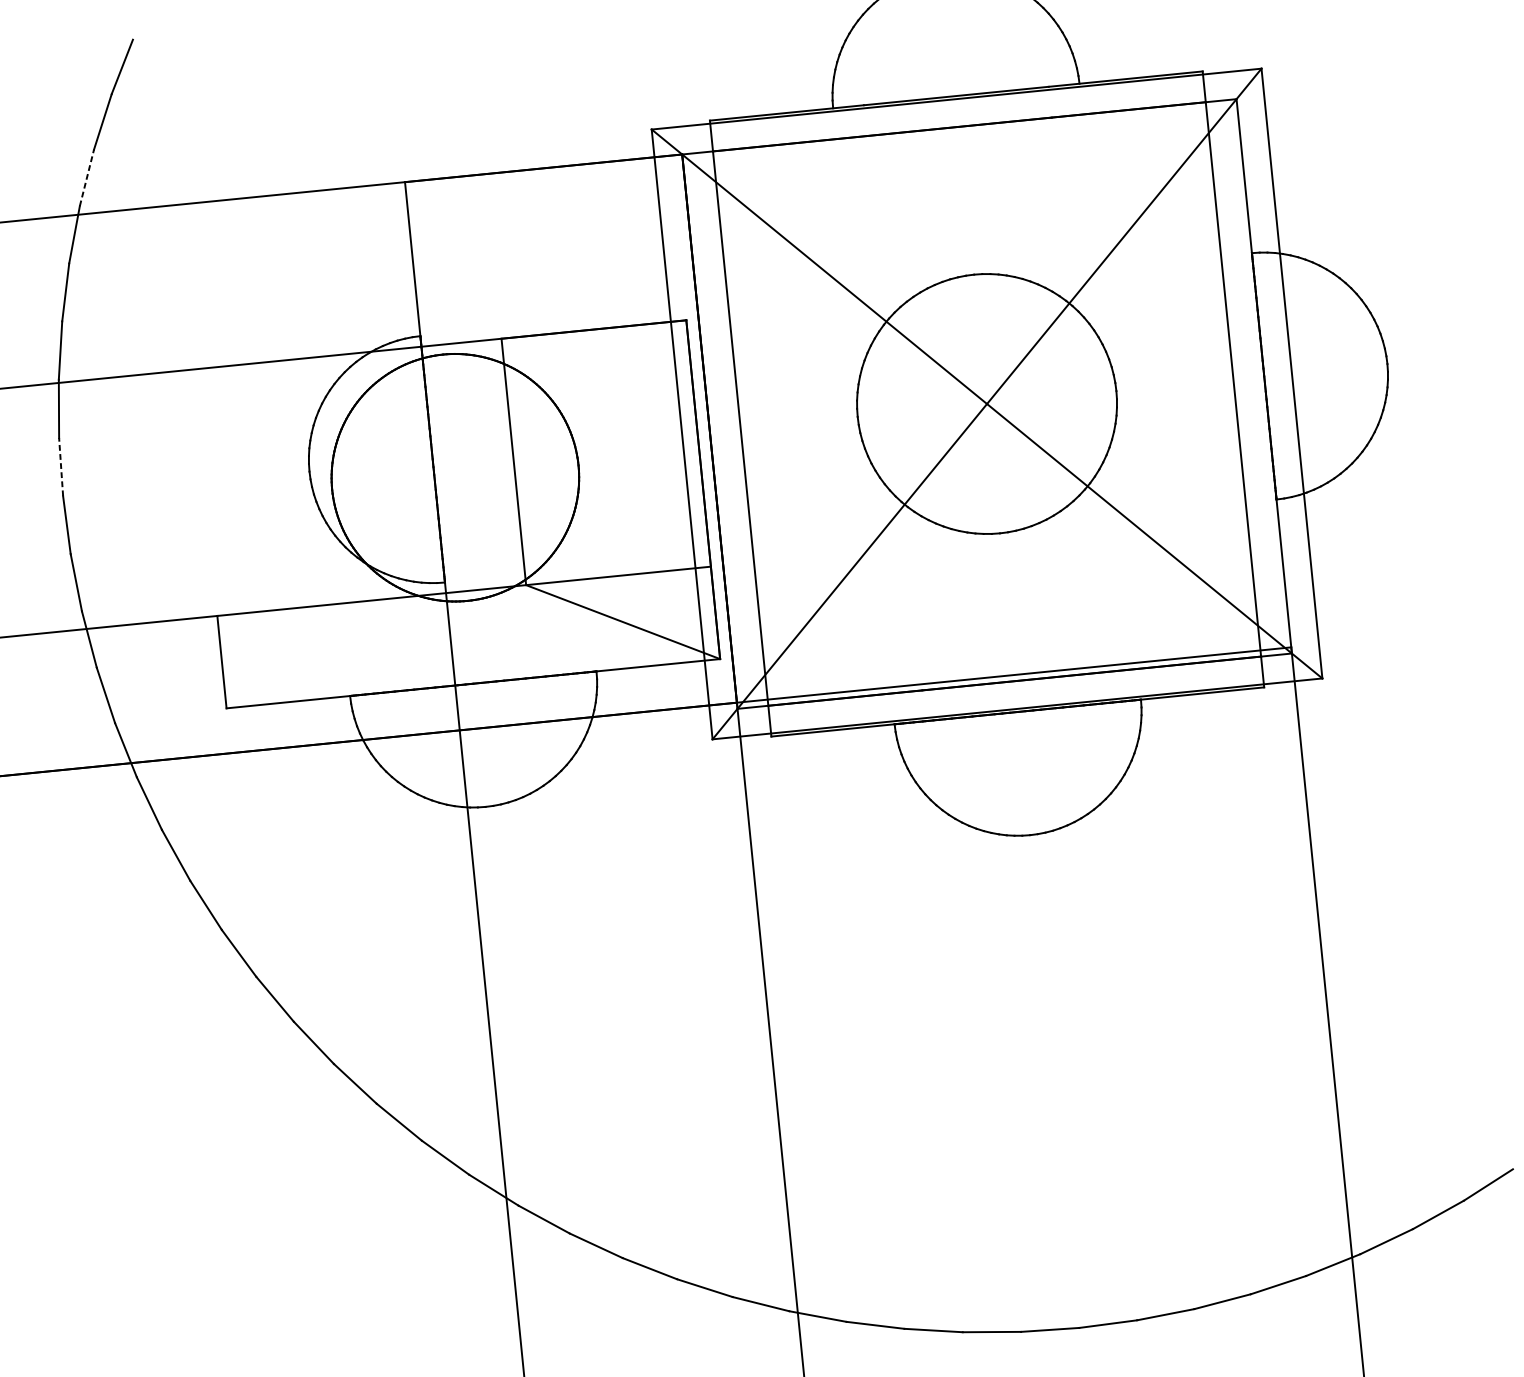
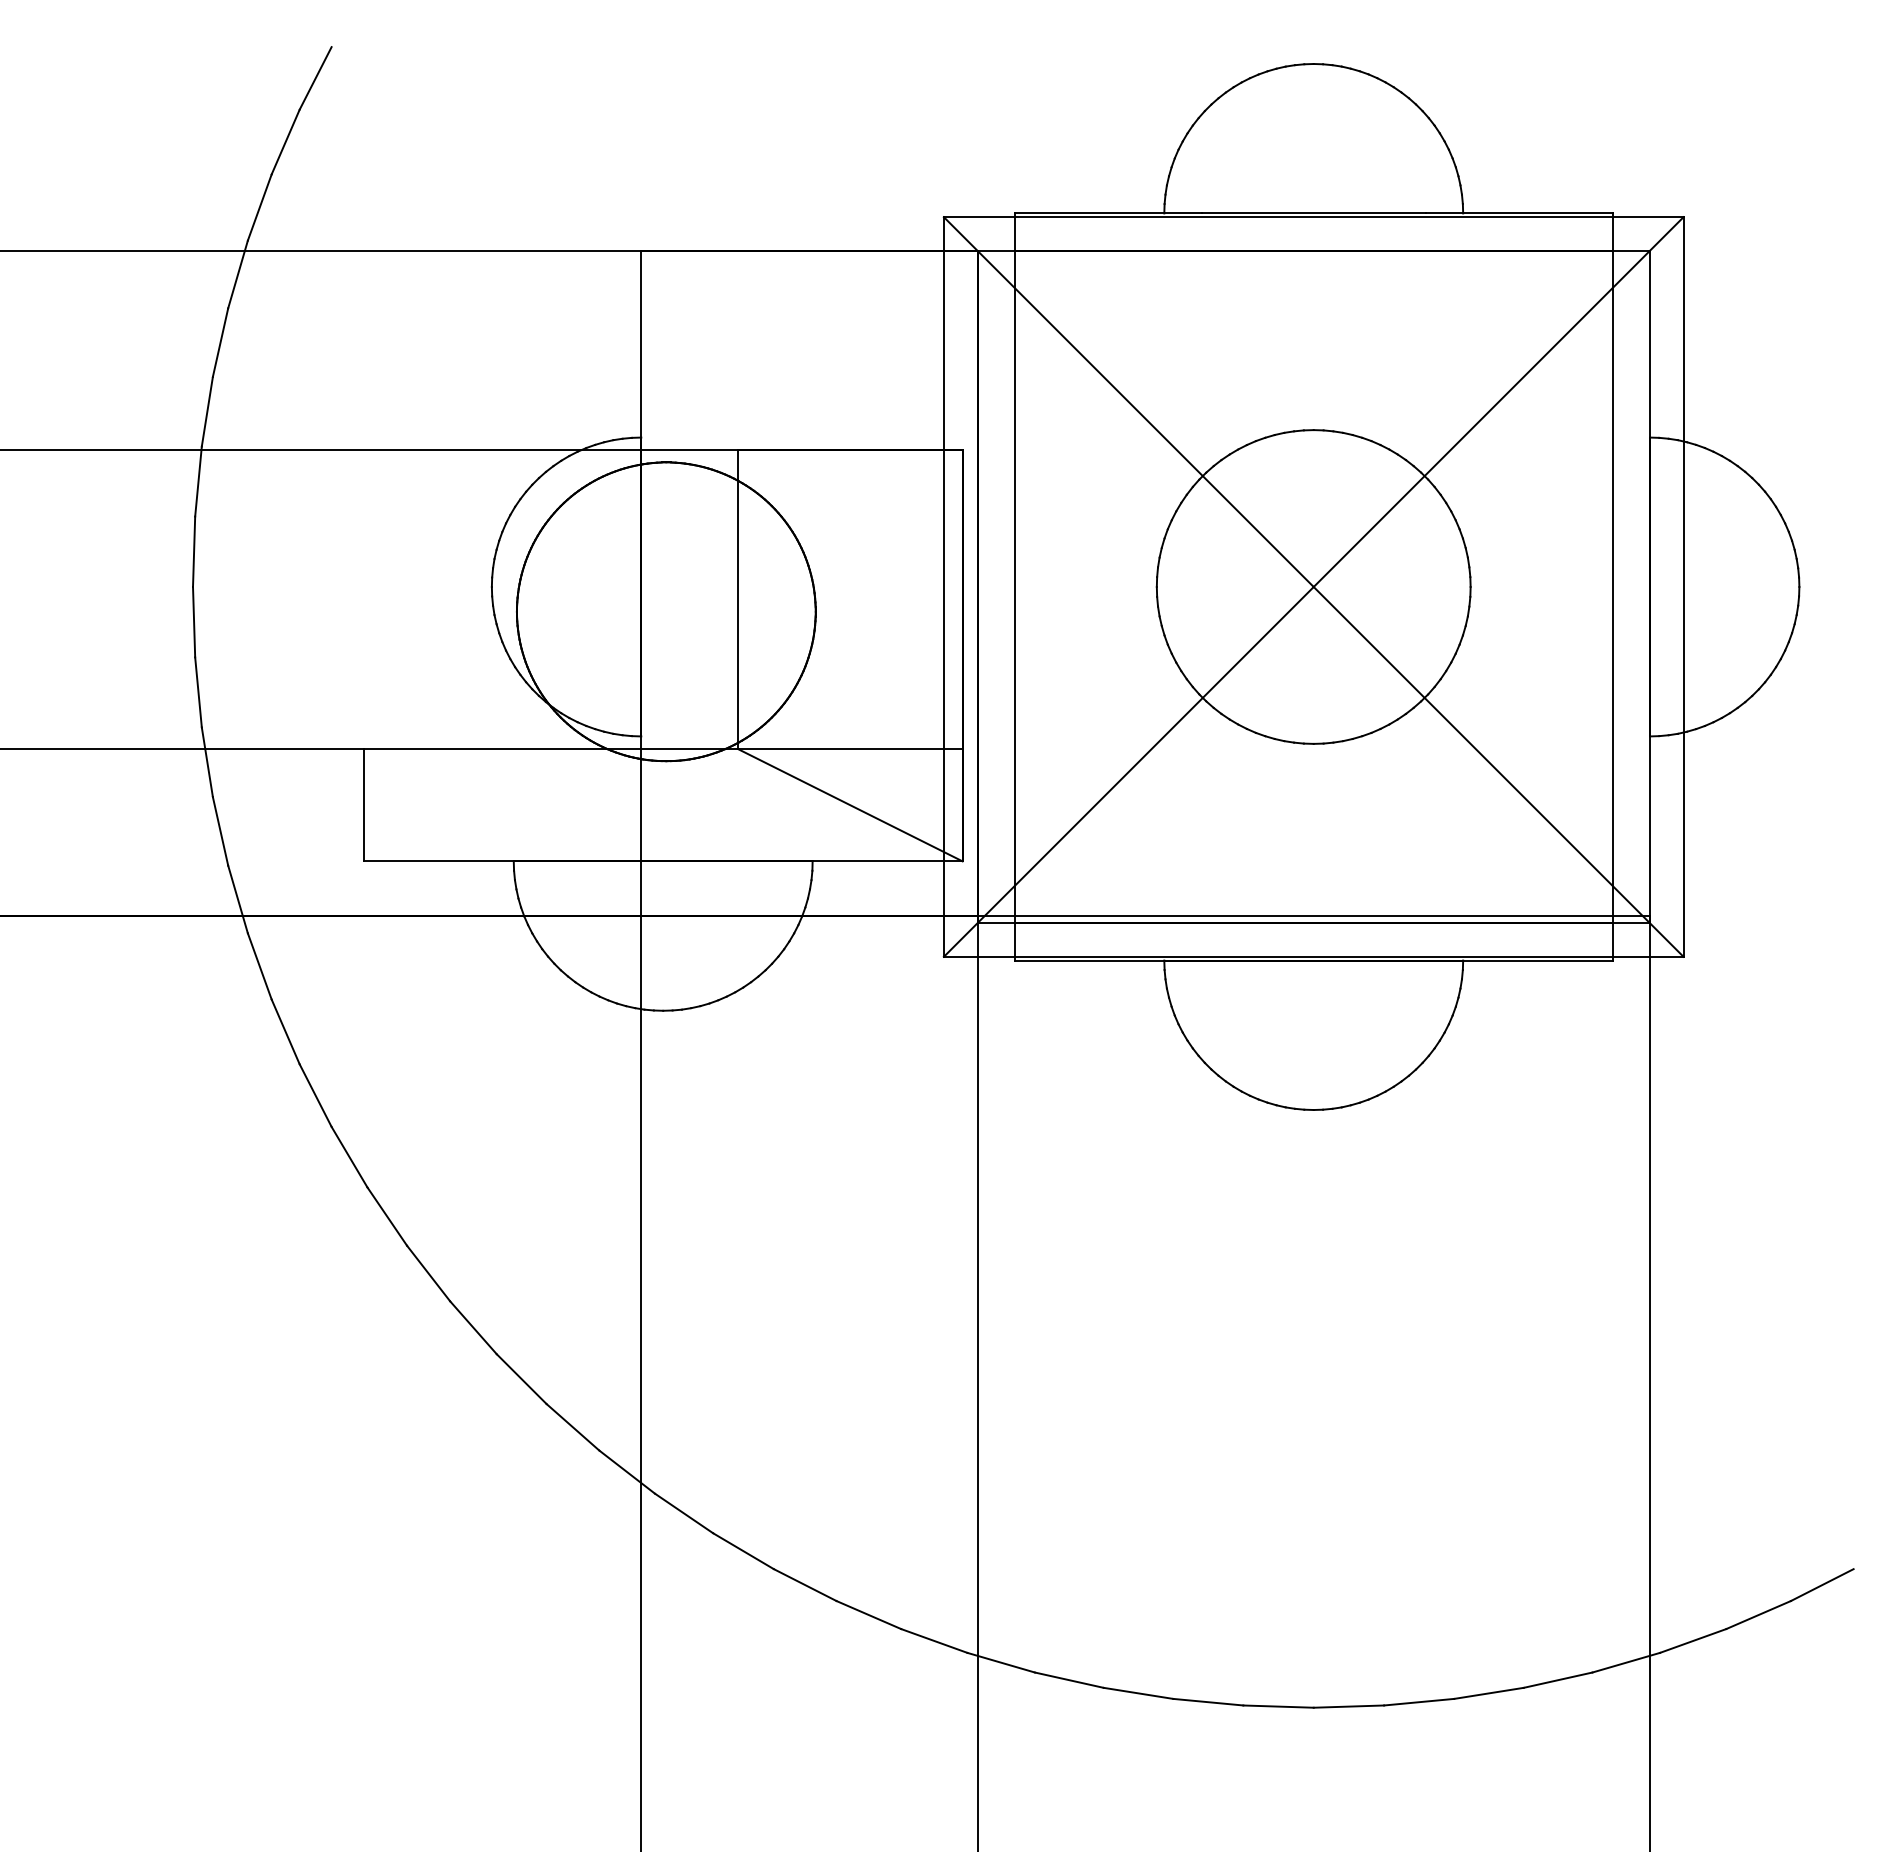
line: (86, 177) -> (259, 207), dashed -> solid
line: (61, 466) -> (194, 551), dashed -> solid

